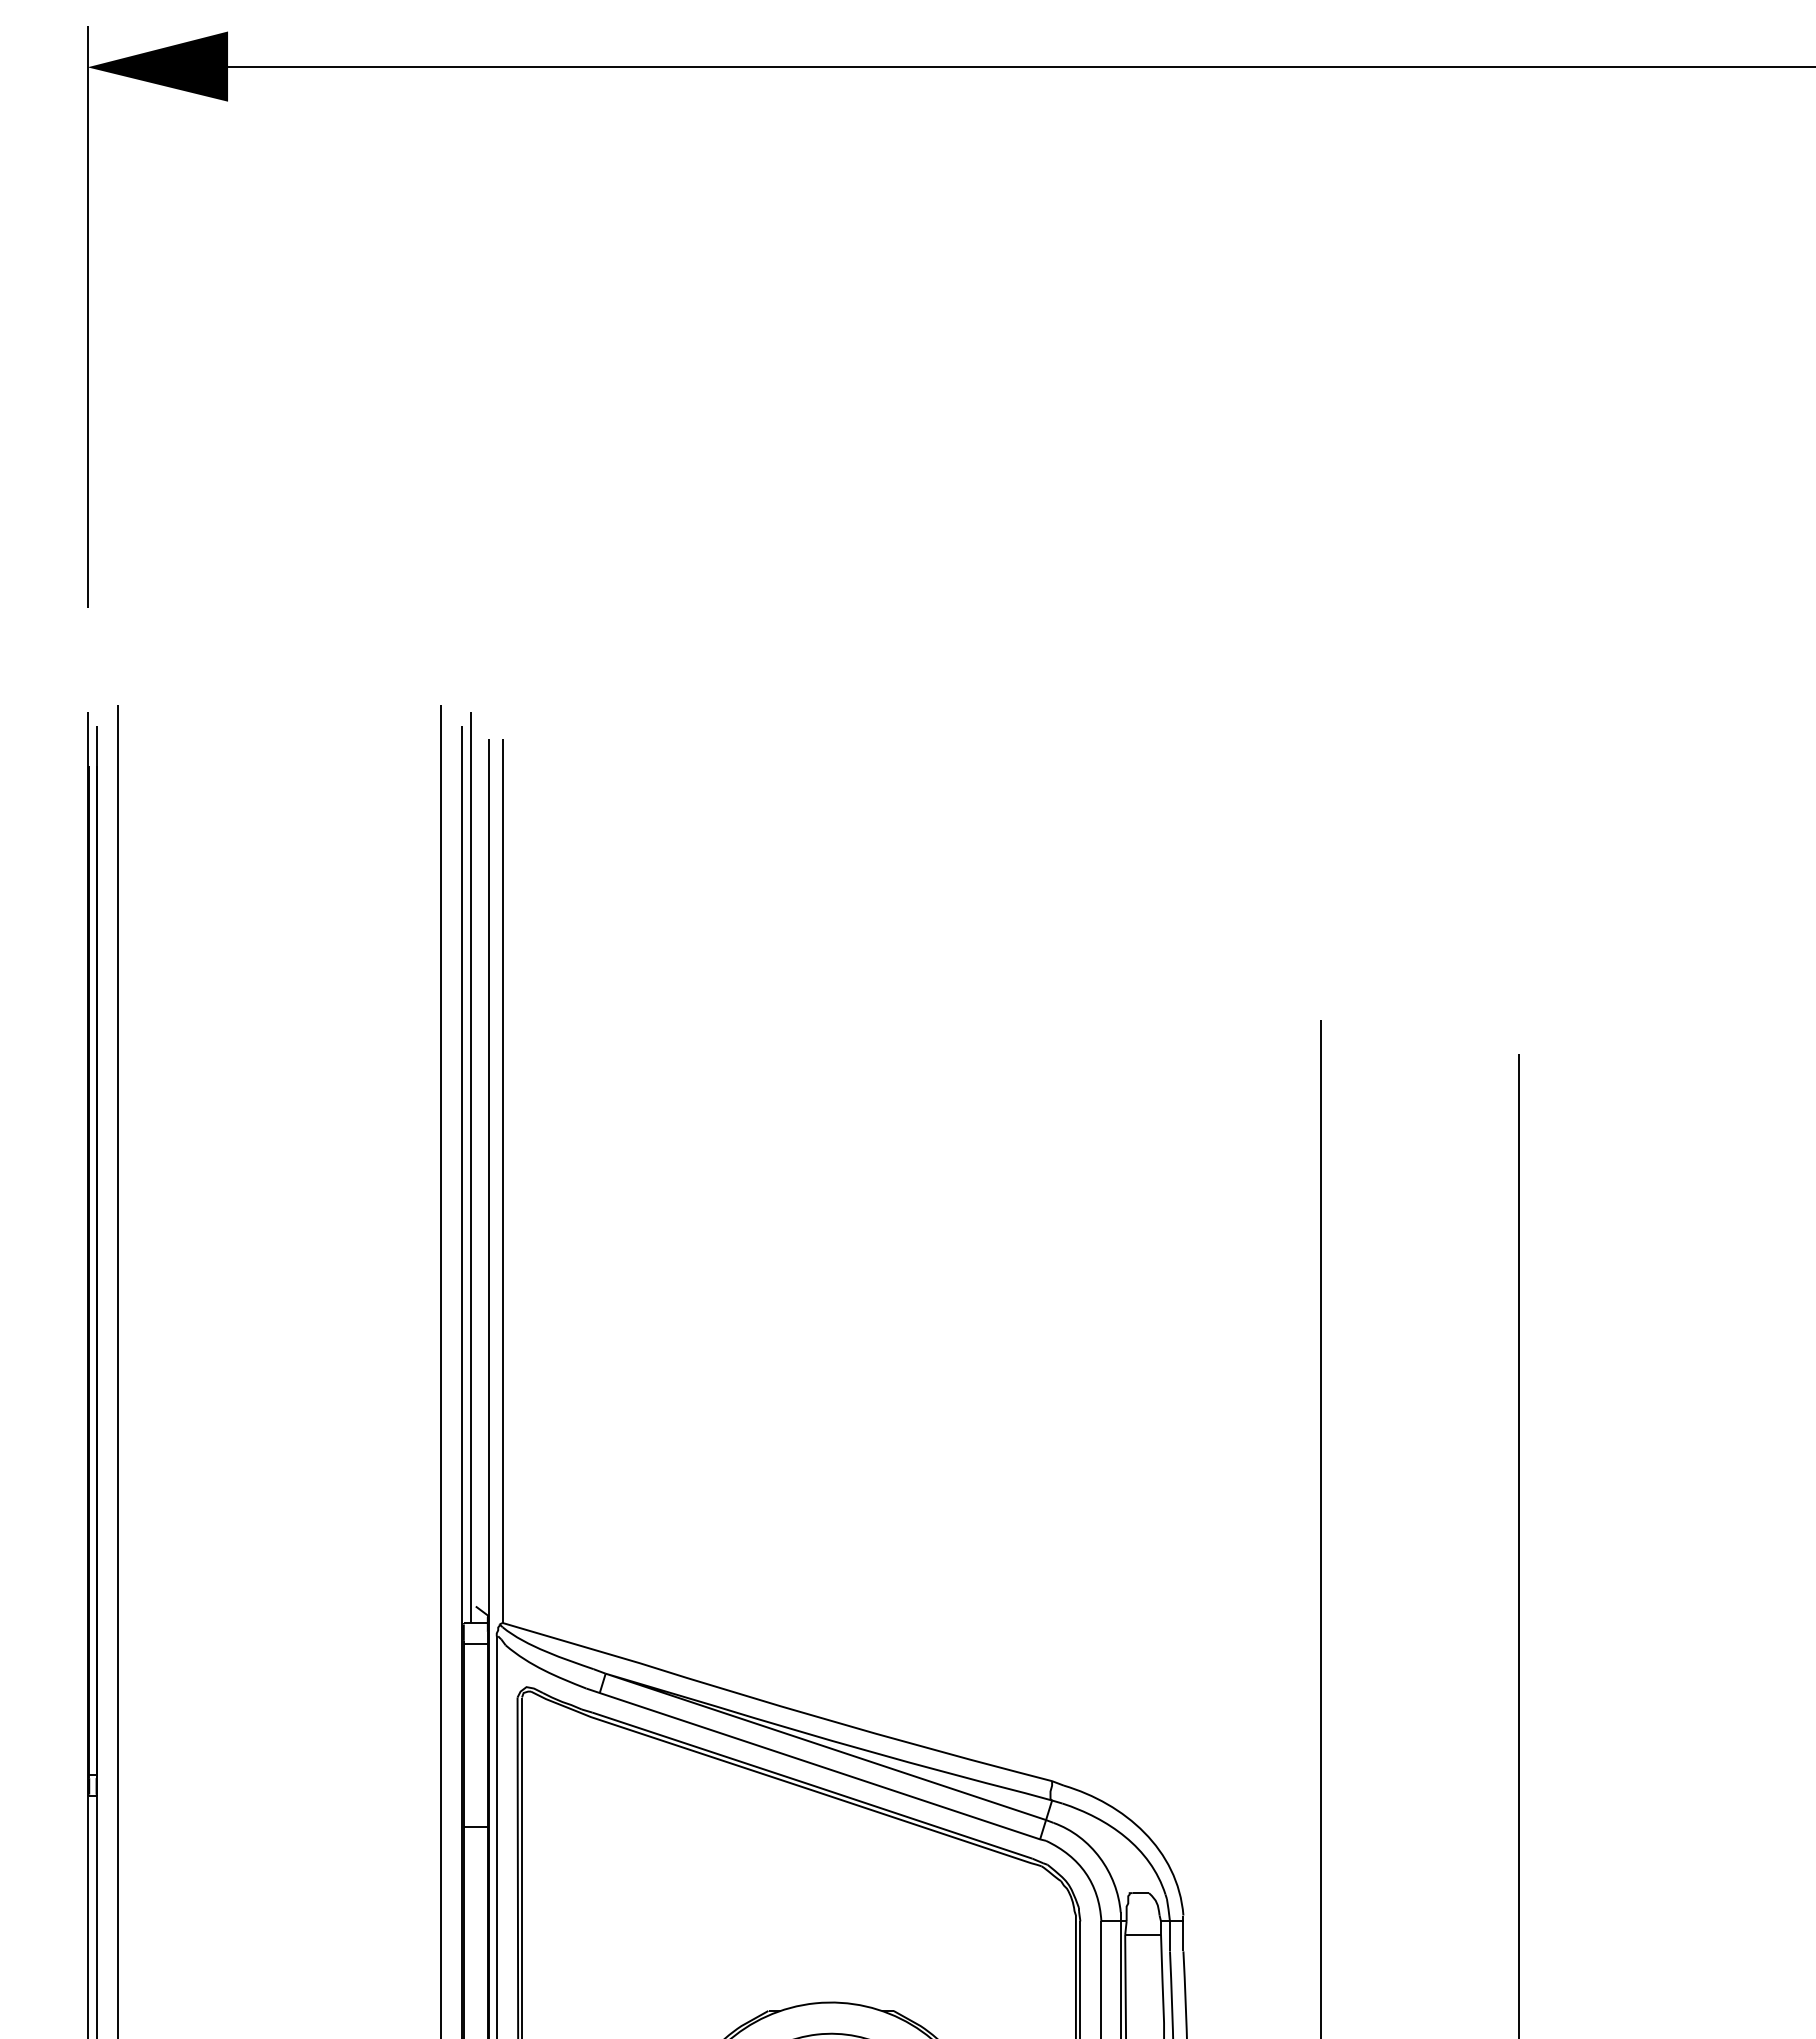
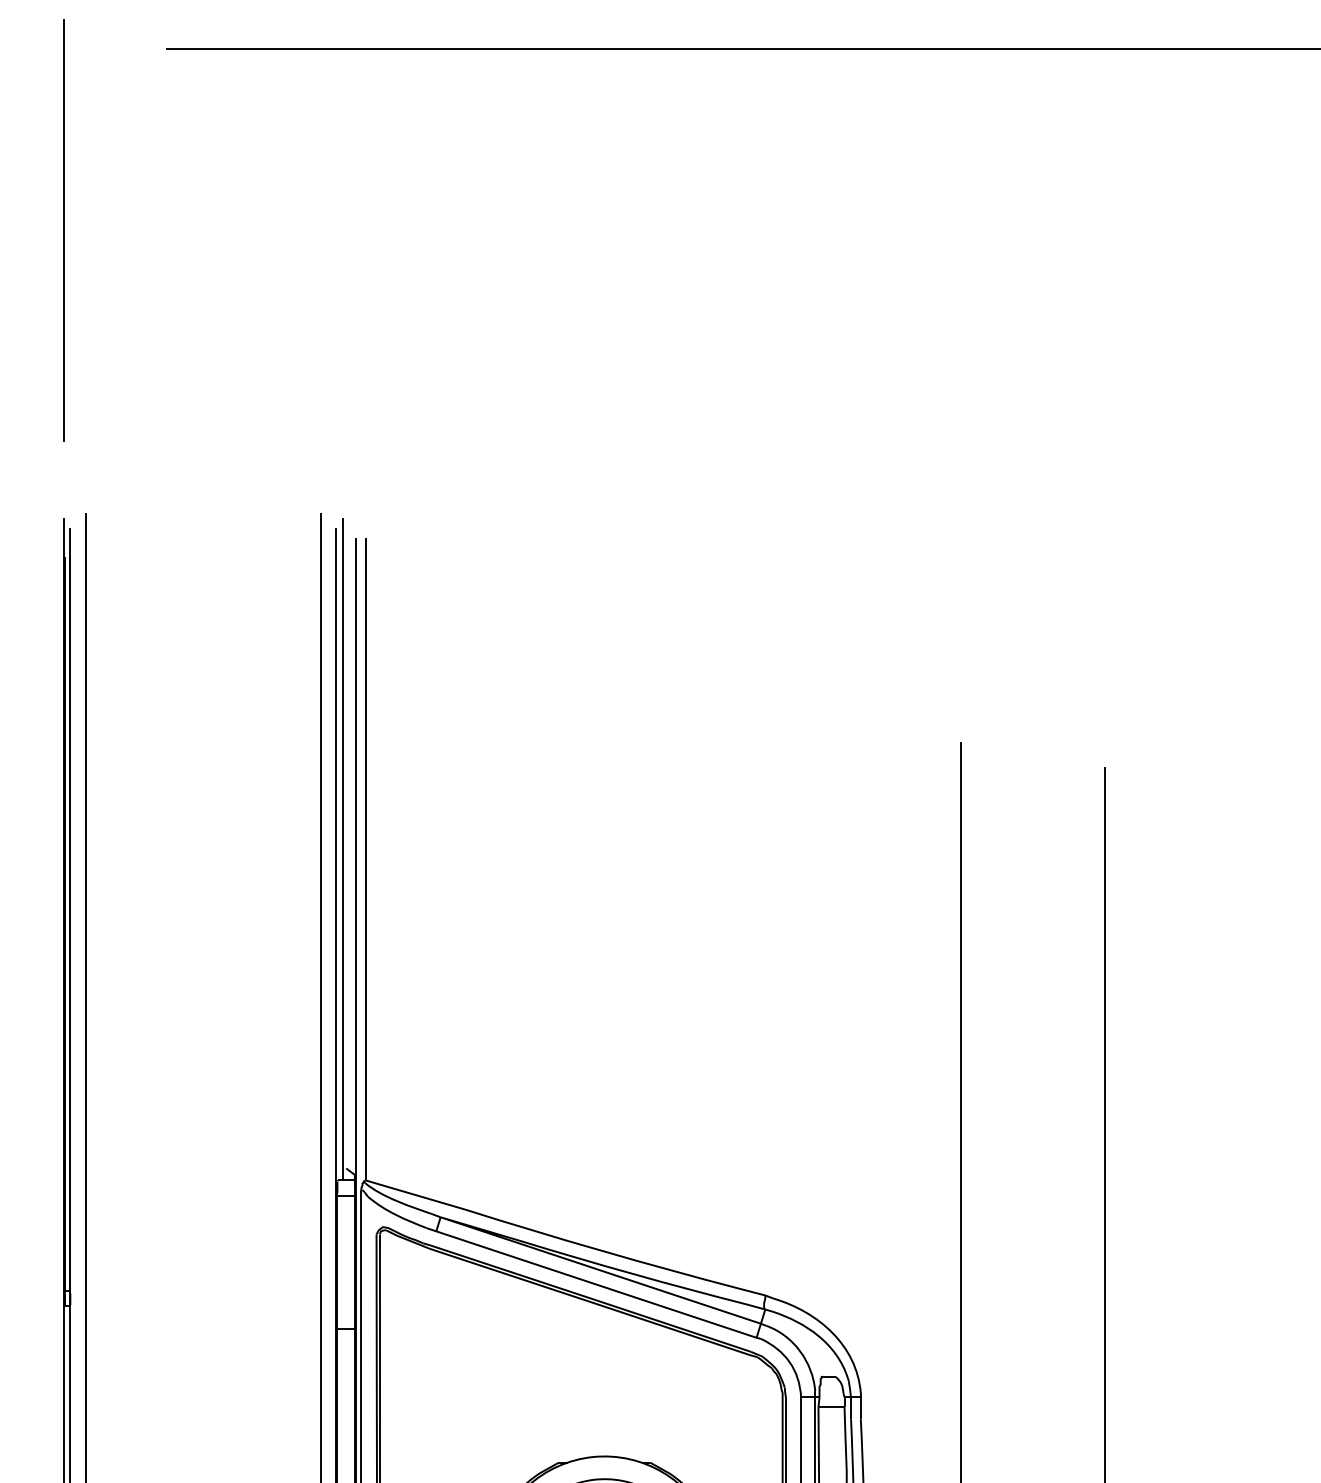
fill: (157, 66) -> (114, 48), removed

